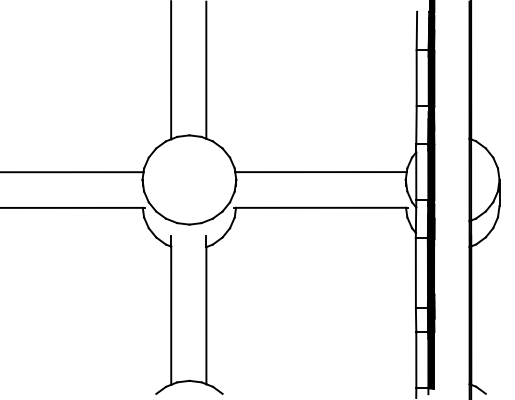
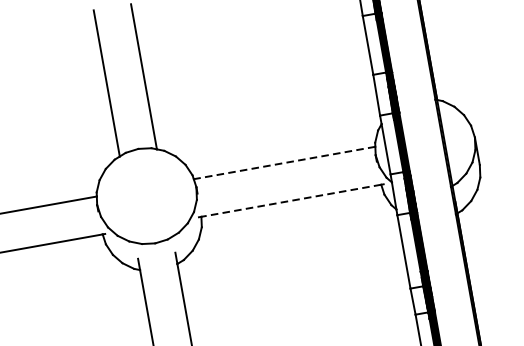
line: (321, 172) -> (285, 163), solid -> dashed
line: (321, 207) -> (291, 200), solid -> dashed

